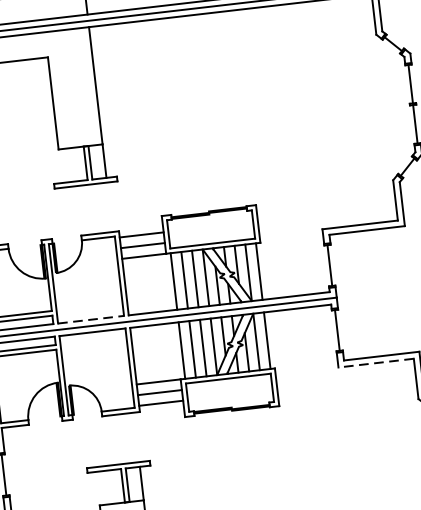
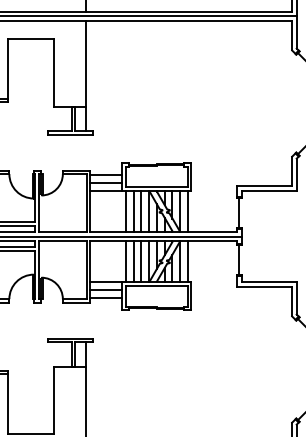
line: (91, 320) -> (63, 232), dashed -> solid
line: (376, 363) -> (264, 287), dashed -> solid

